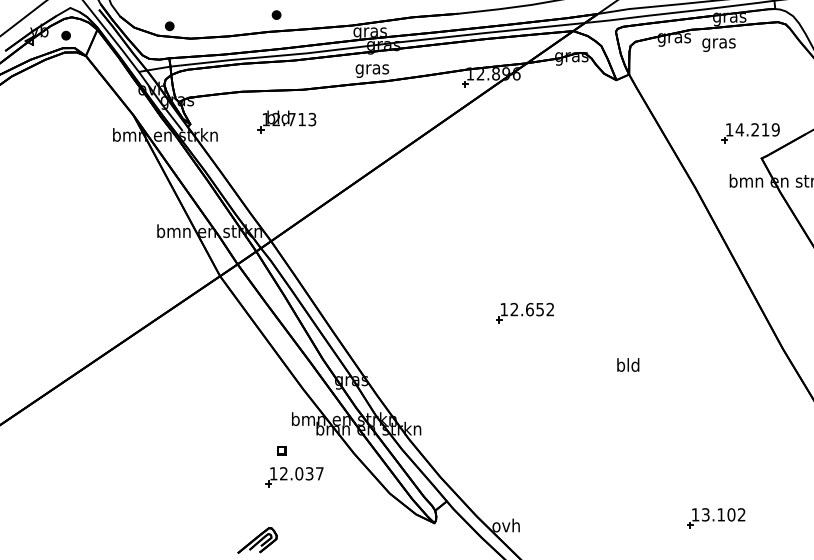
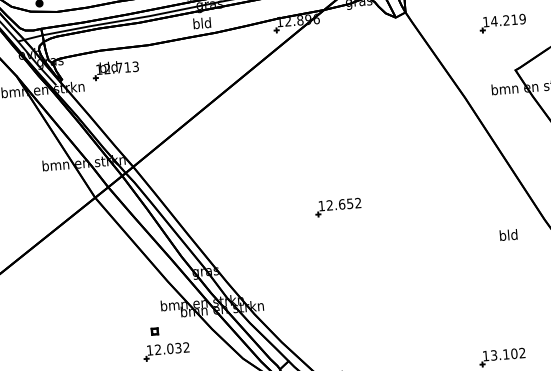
text: (372, 68) -> (202, 23), gras -> bld
part: (286, 121) -> (115, 69), moved
part: (750, 133) -> (502, 23), moved
text: (628, 364) -> (508, 234), moved
text: (319, 473) -> (186, 347), 12.037 -> 12.032

